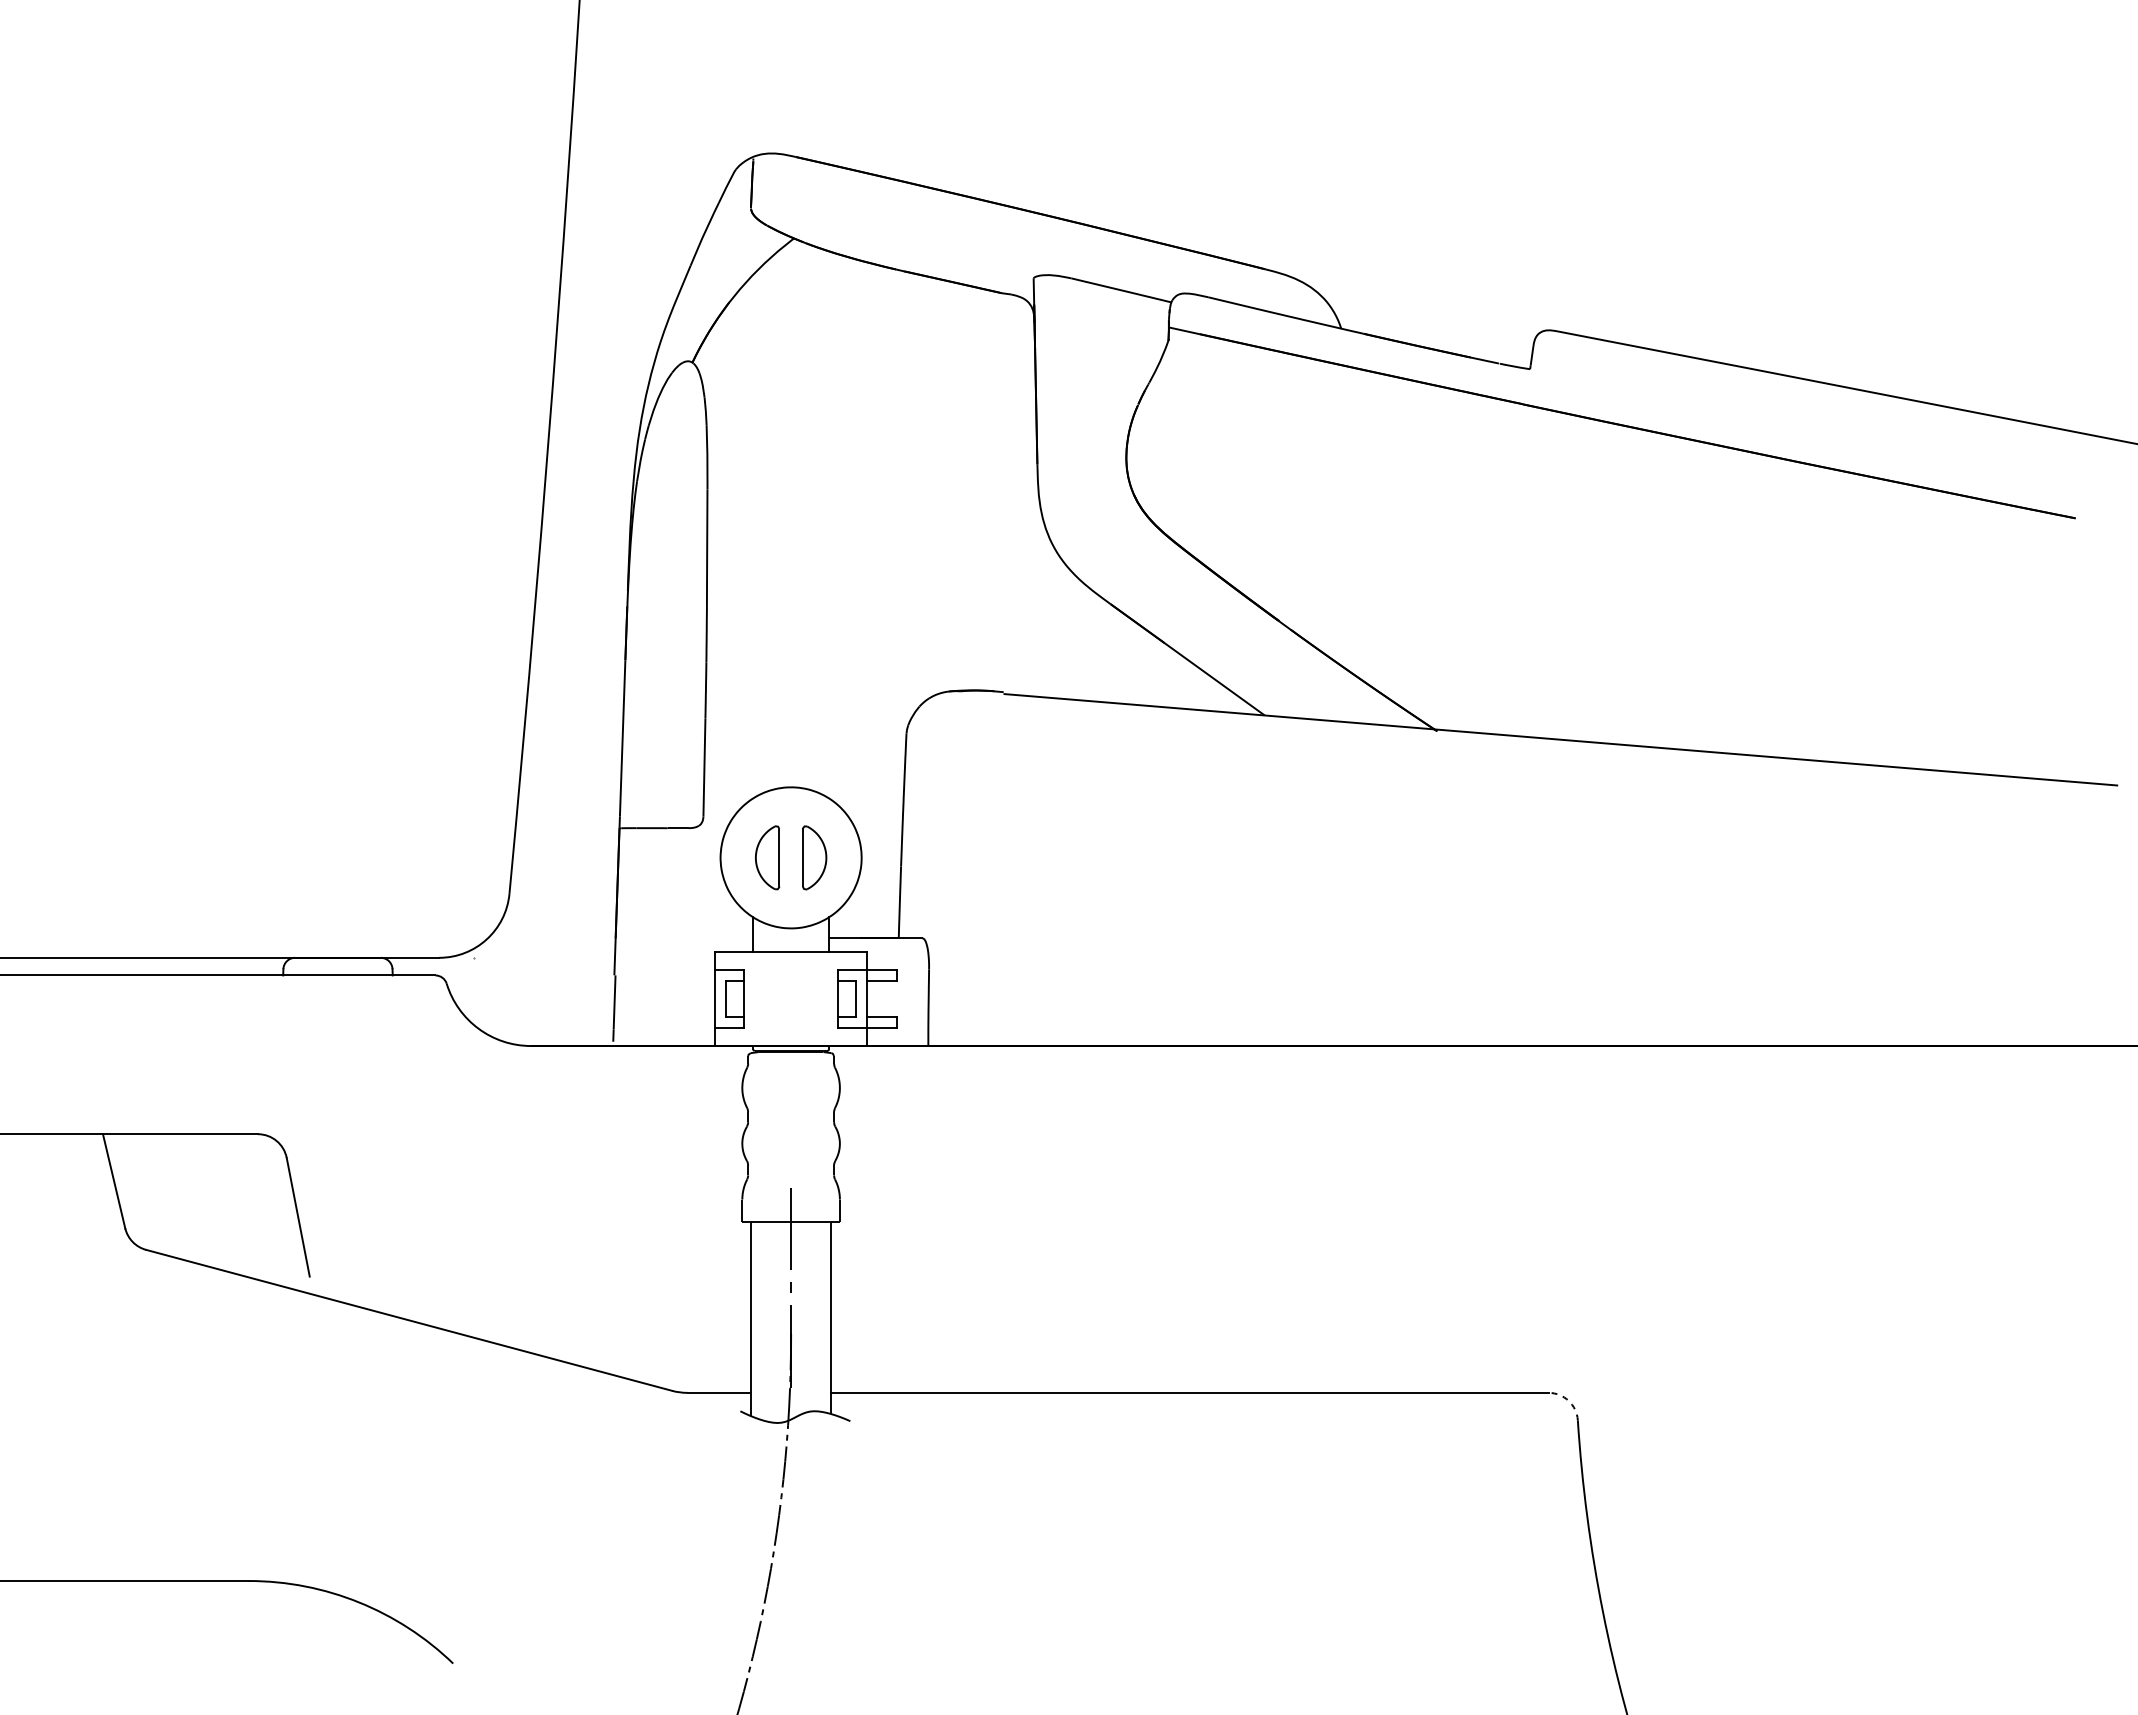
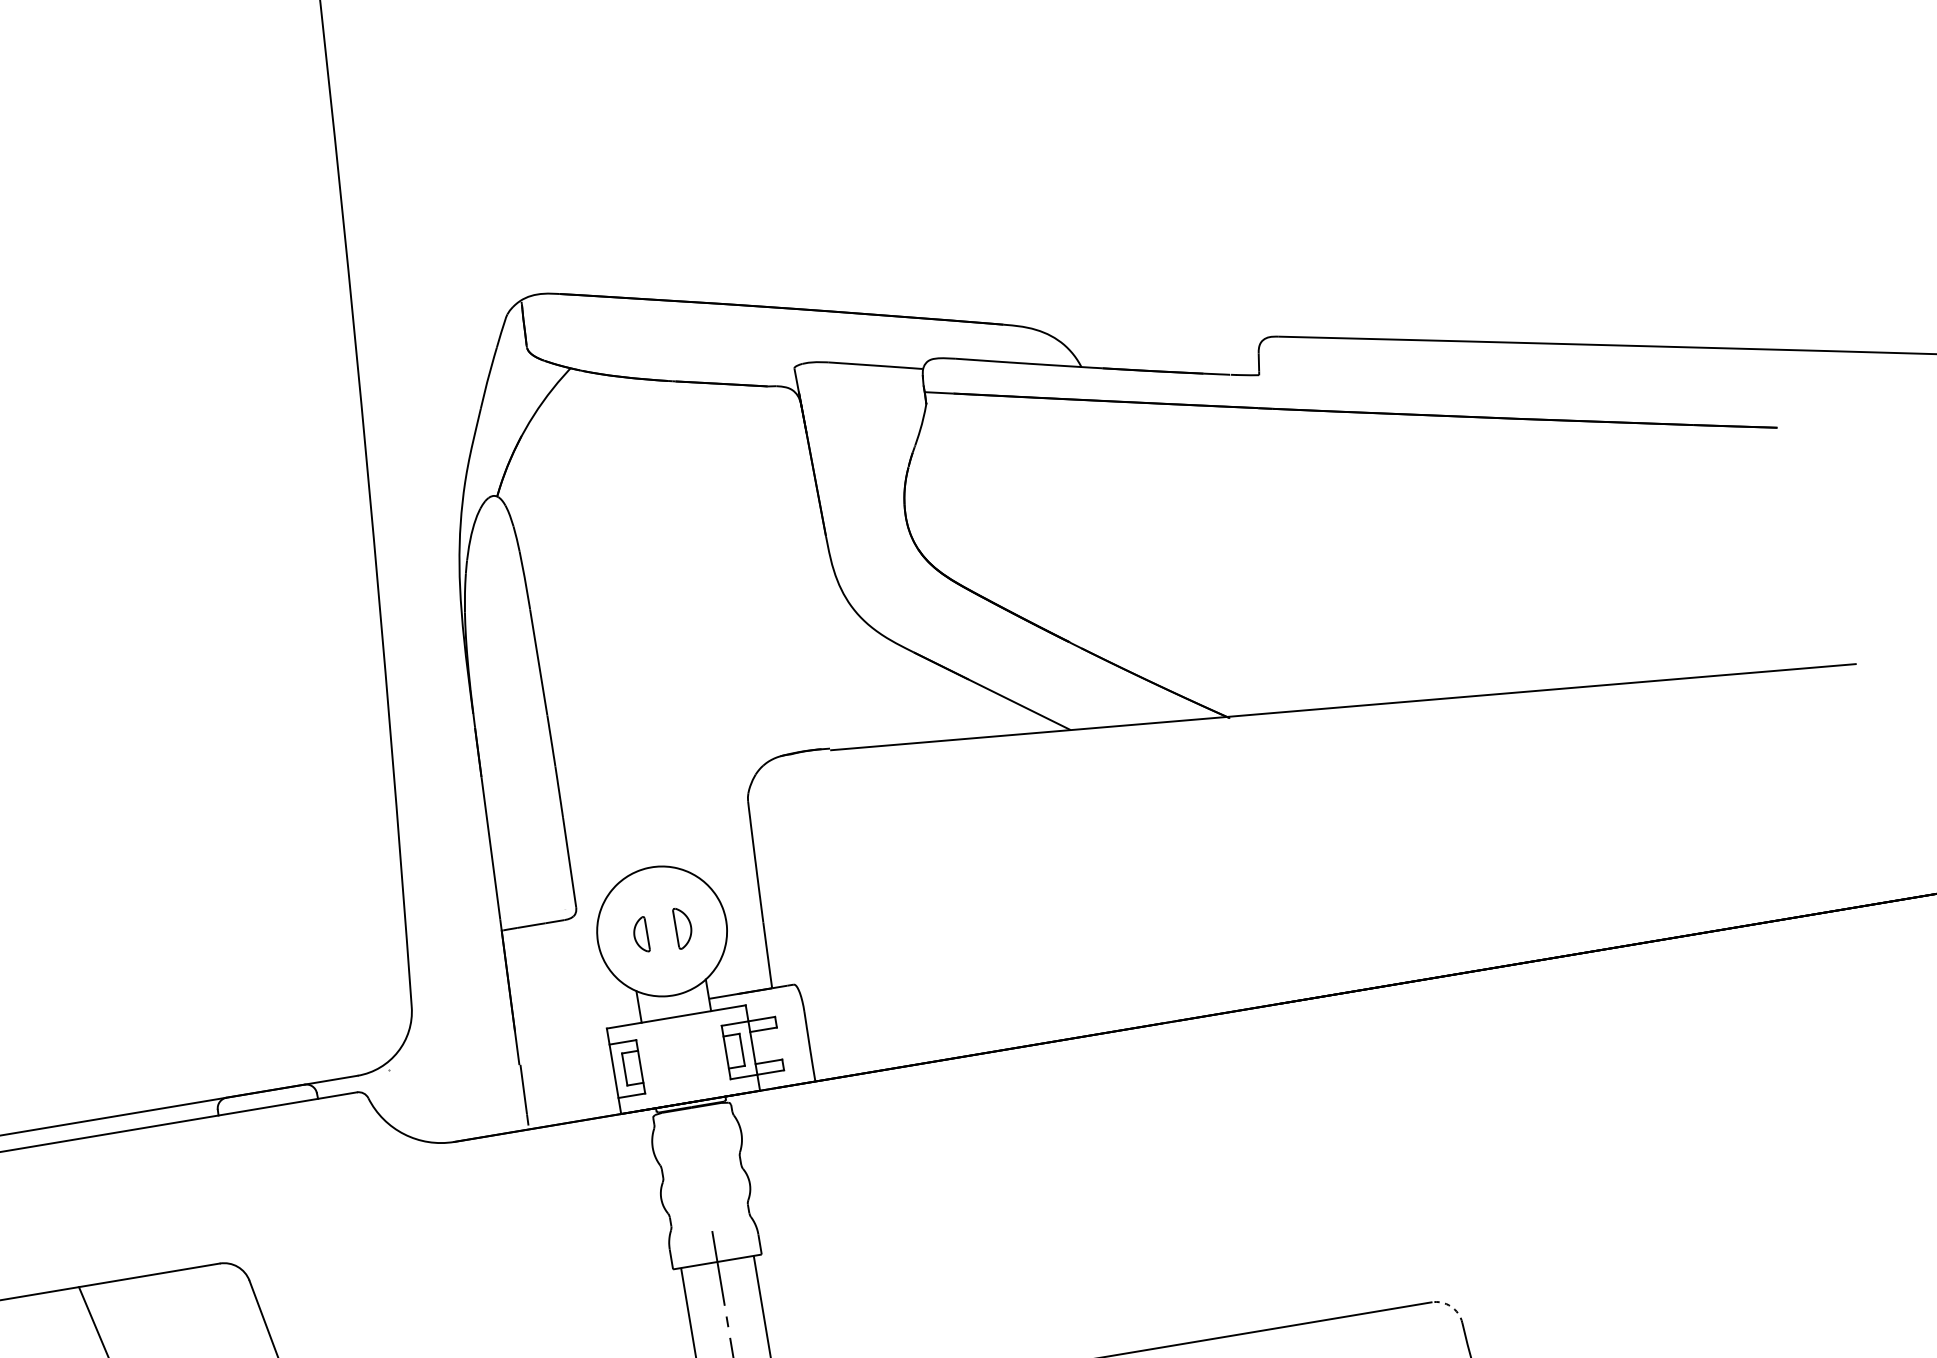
part: (767, 857) -> (640, 934), size x0.6
part: (814, 857) -> (683, 927), size x0.7

